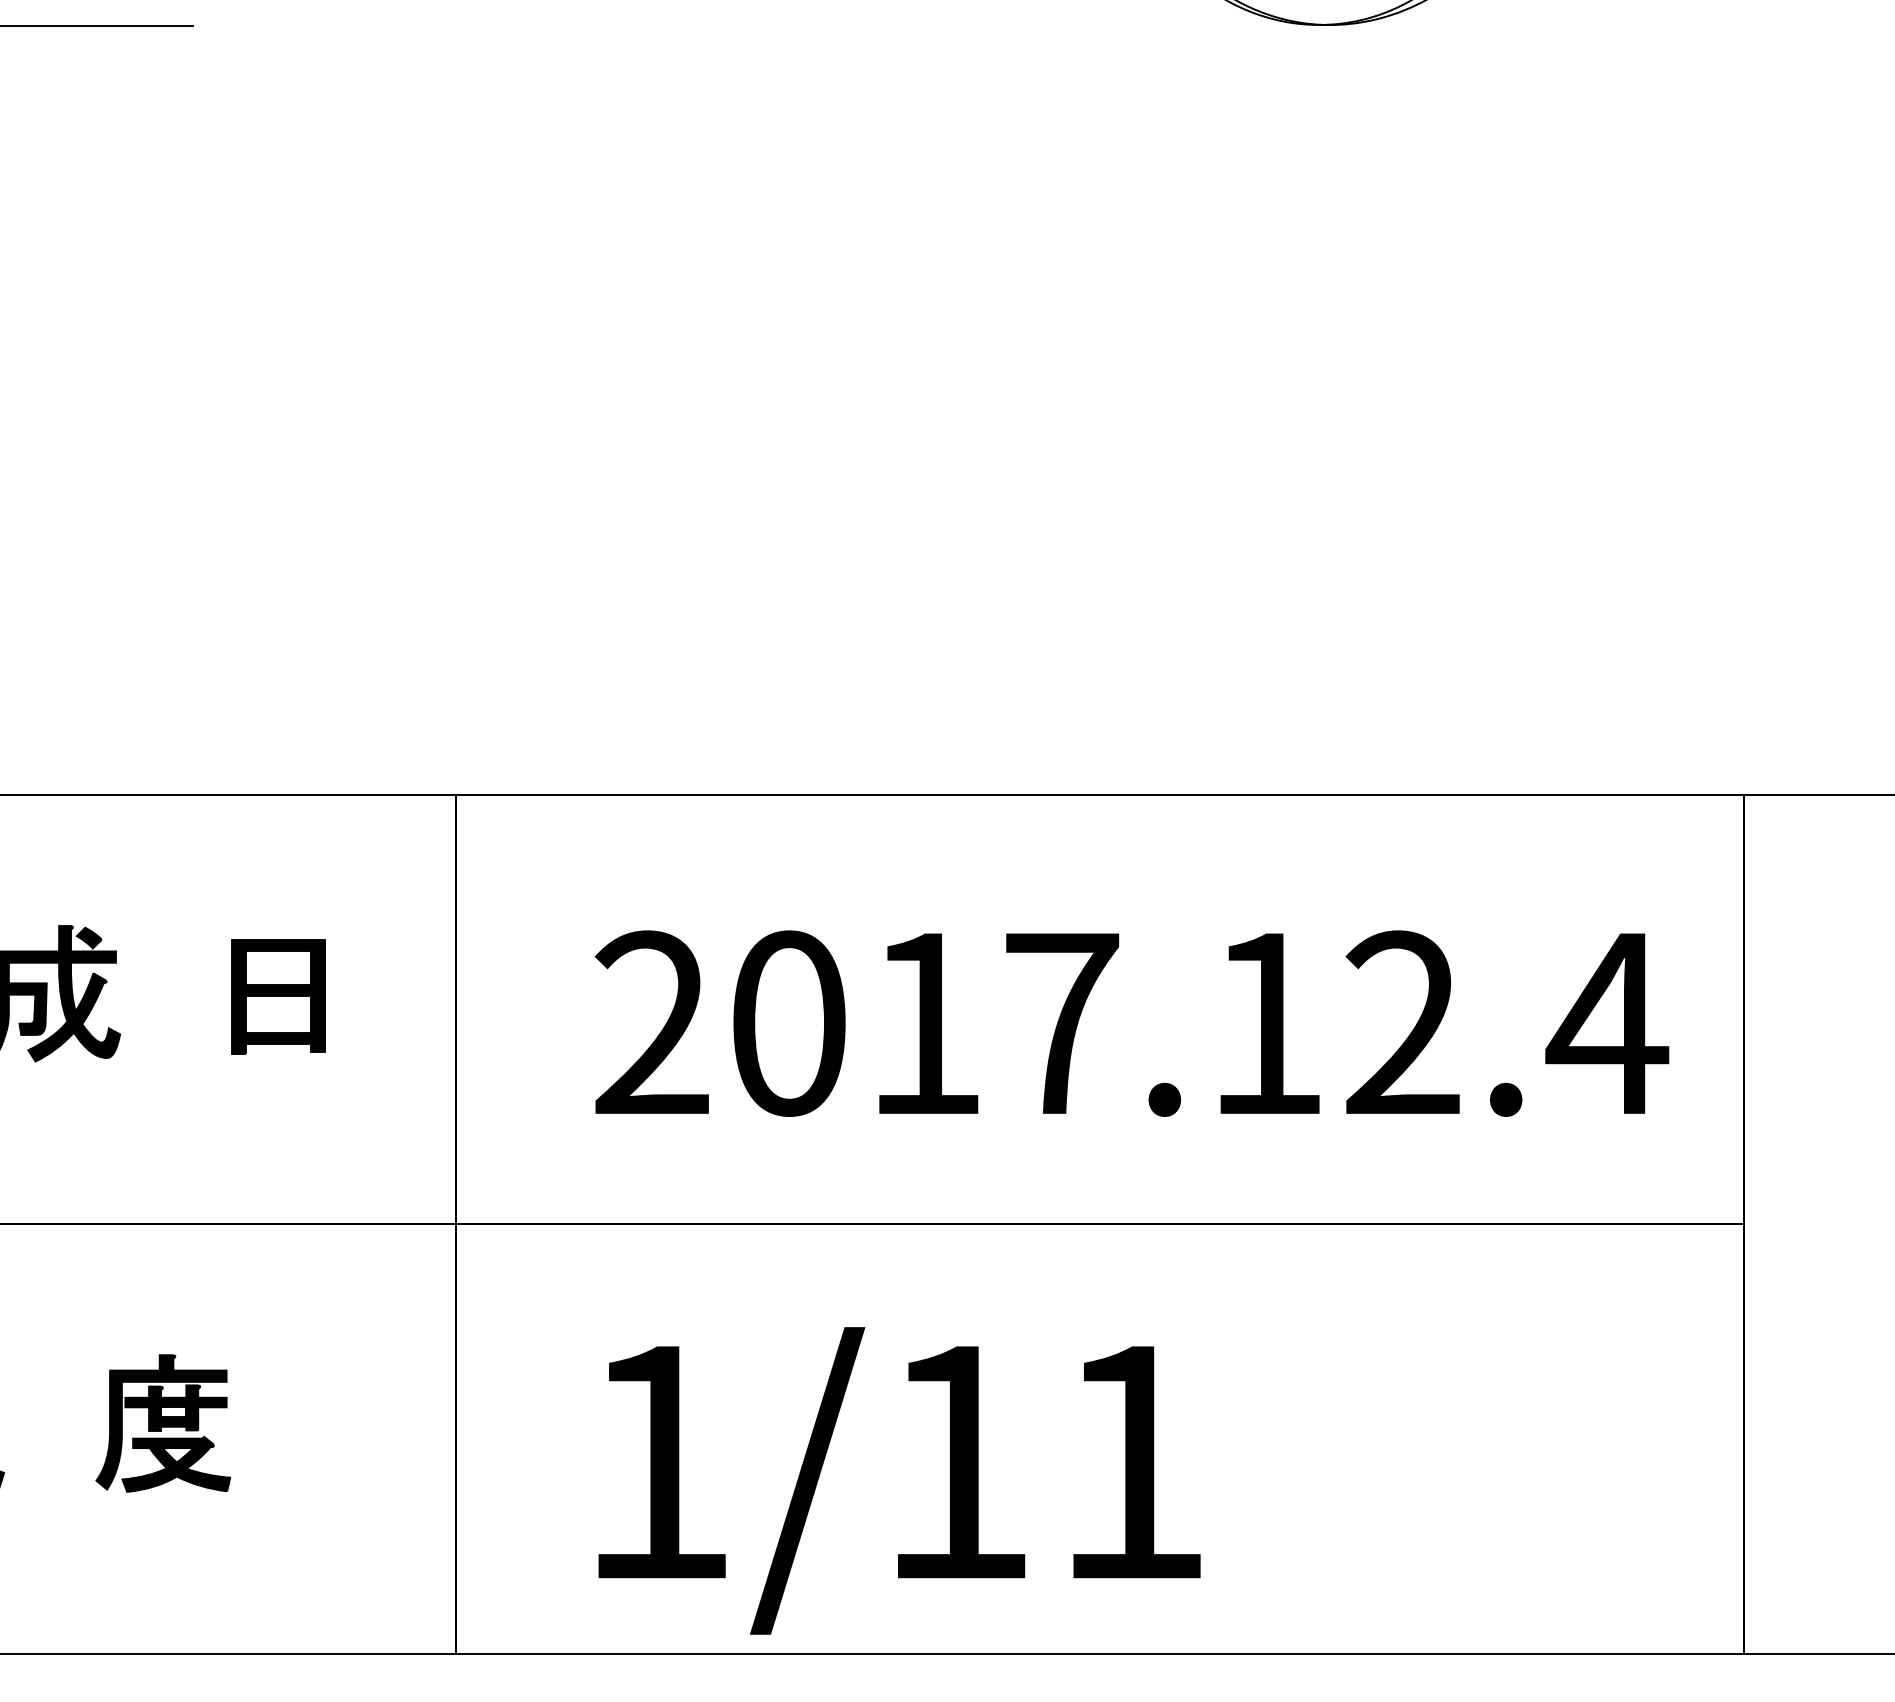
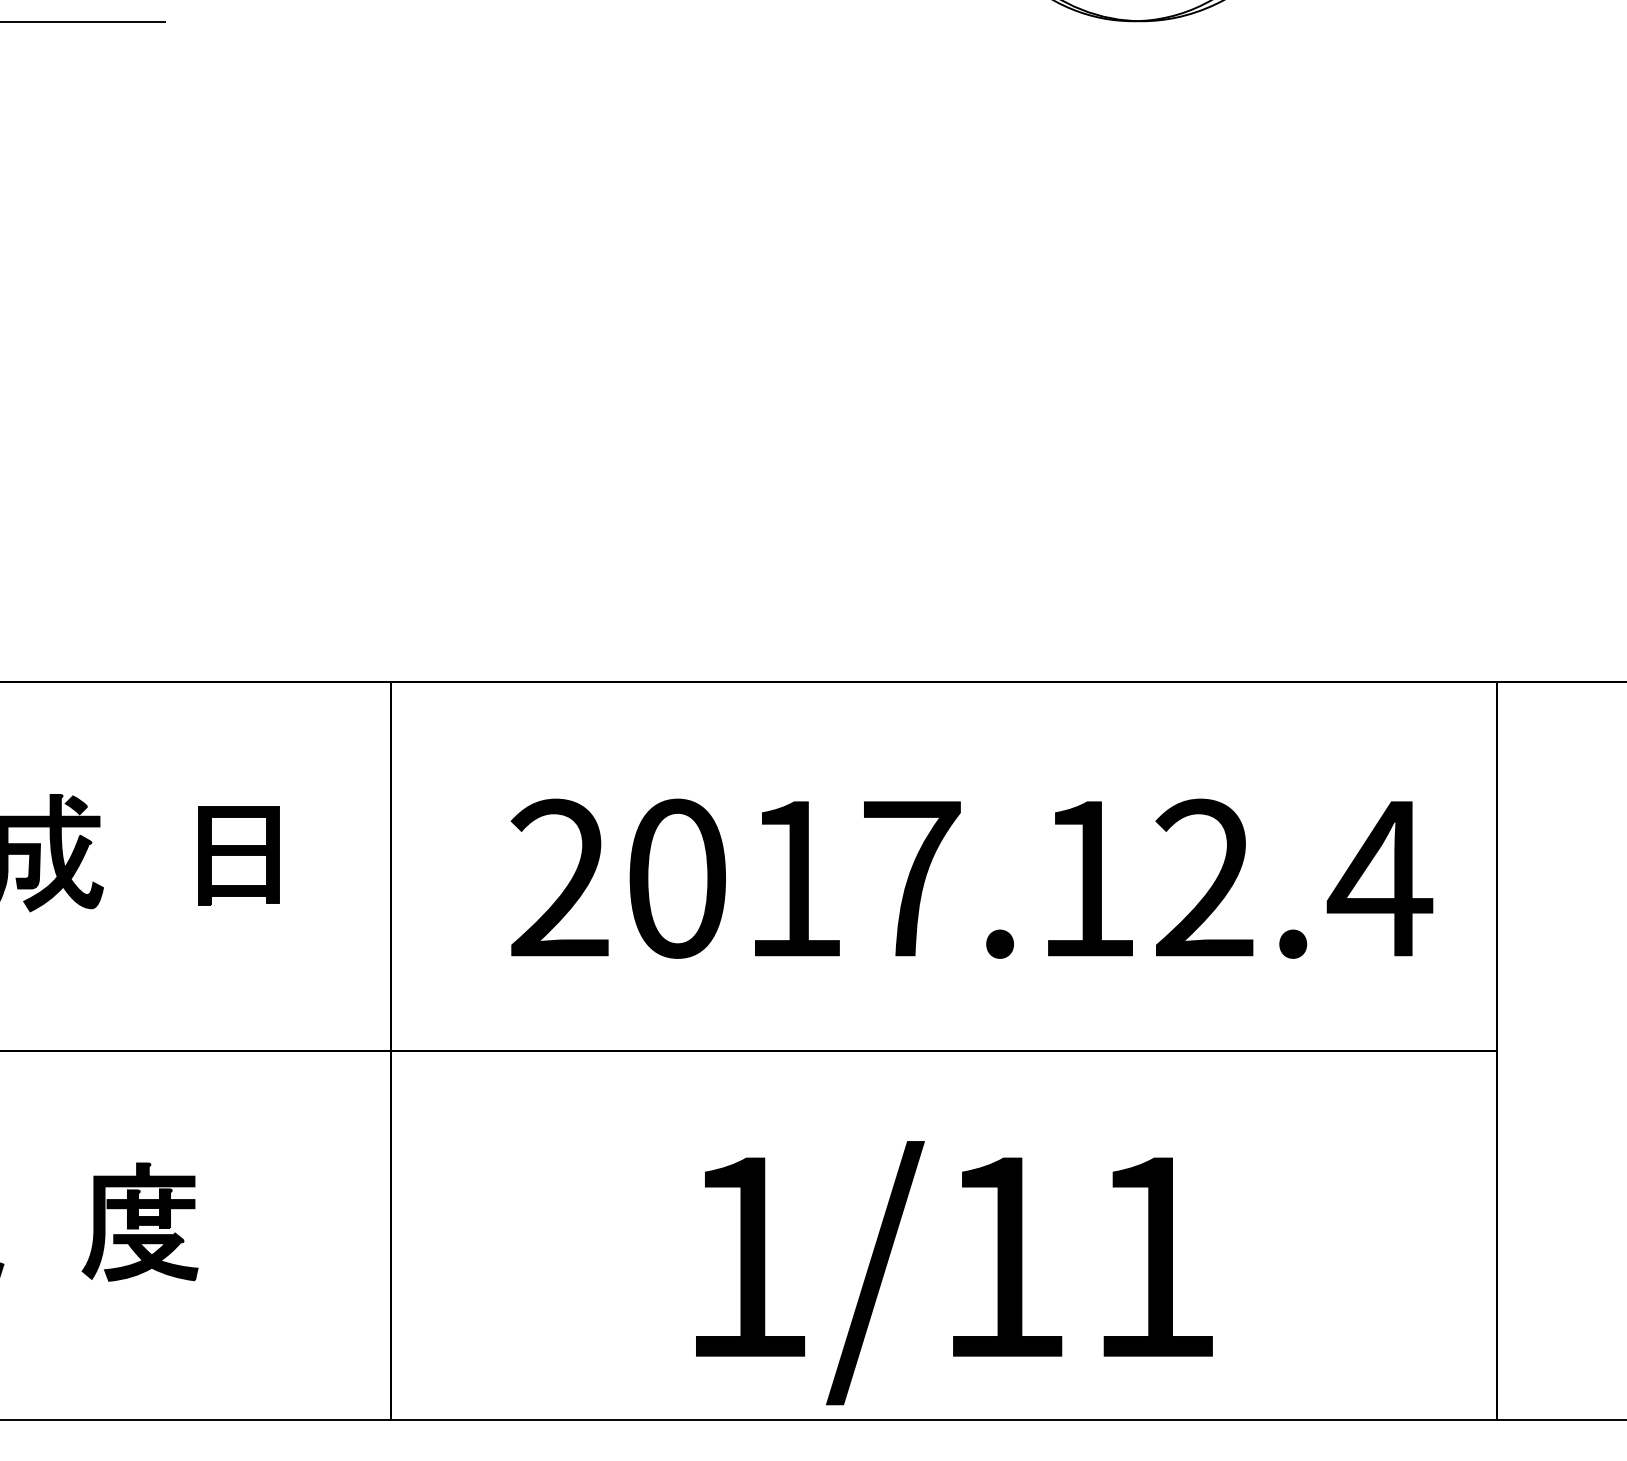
text: (899, 1480) -> (954, 1272), moved

